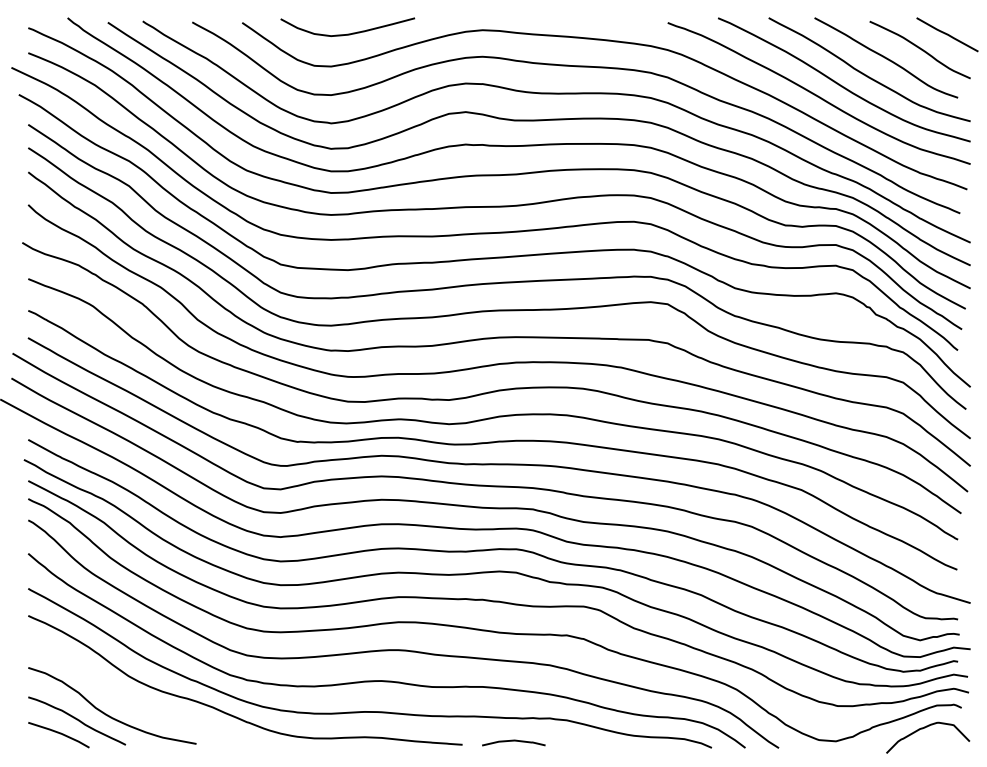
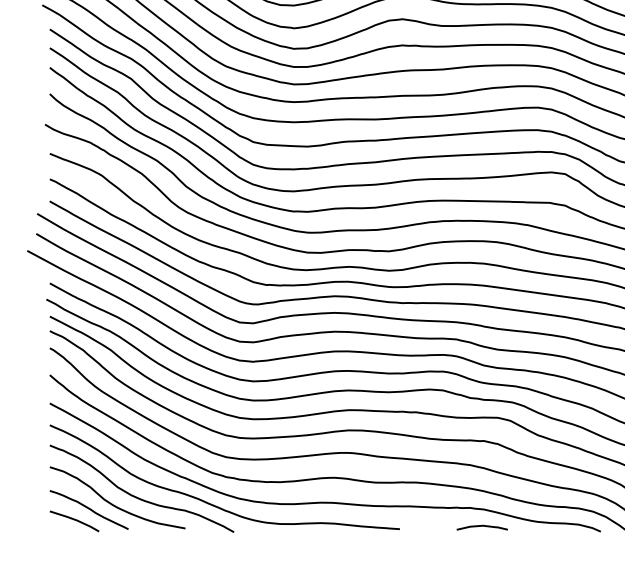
curve: (136, 704) -> (137, 496), added
curve: (513, 741) -> (482, 526), moved

